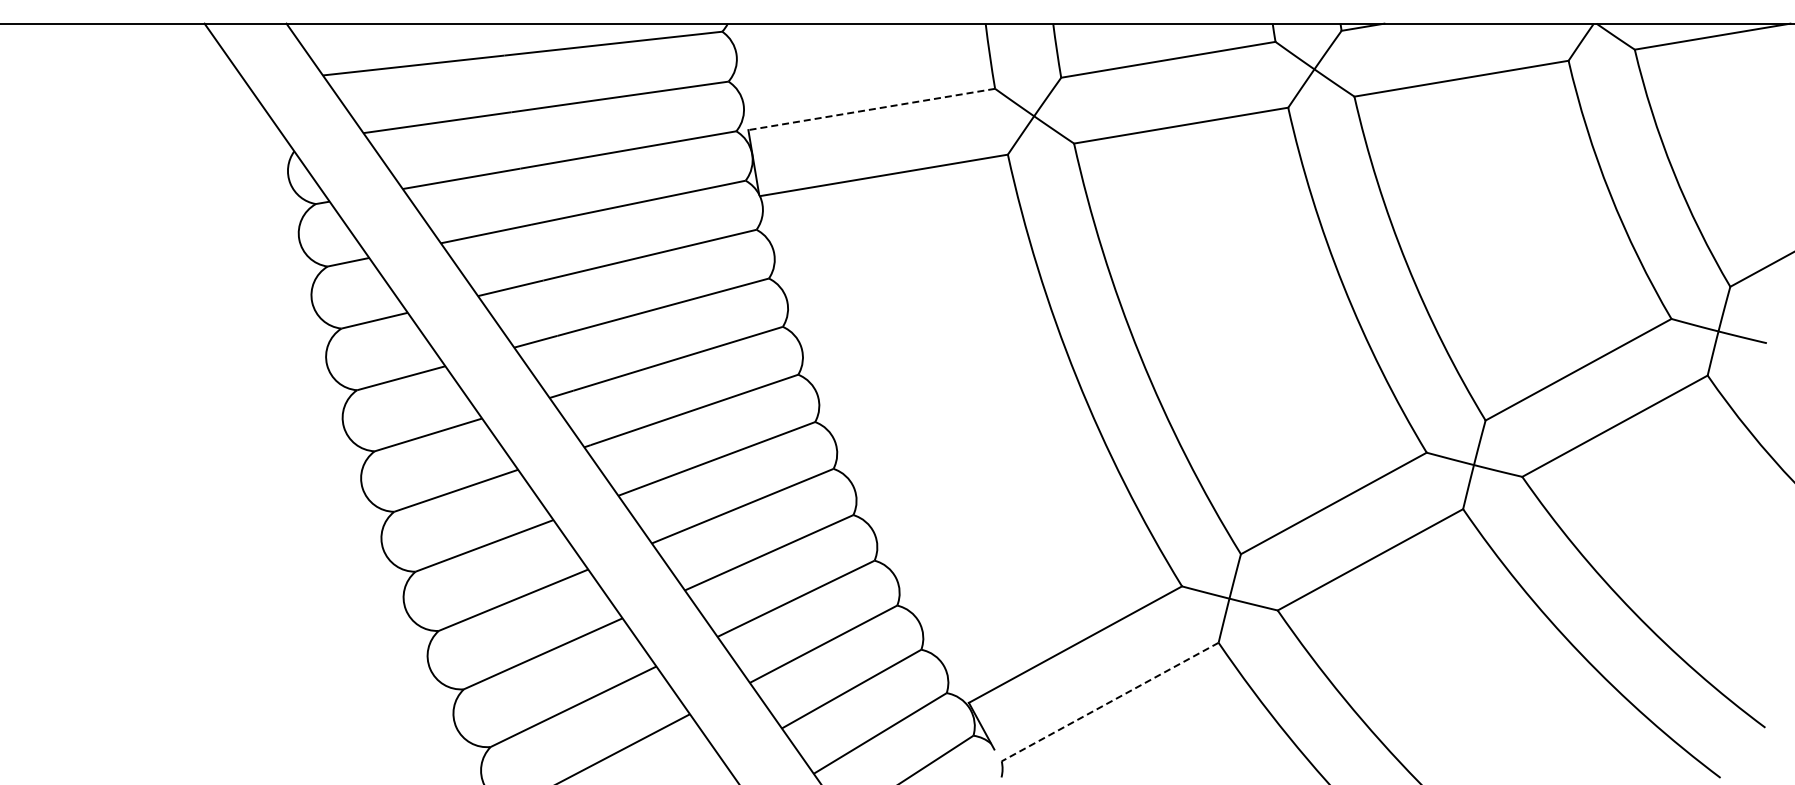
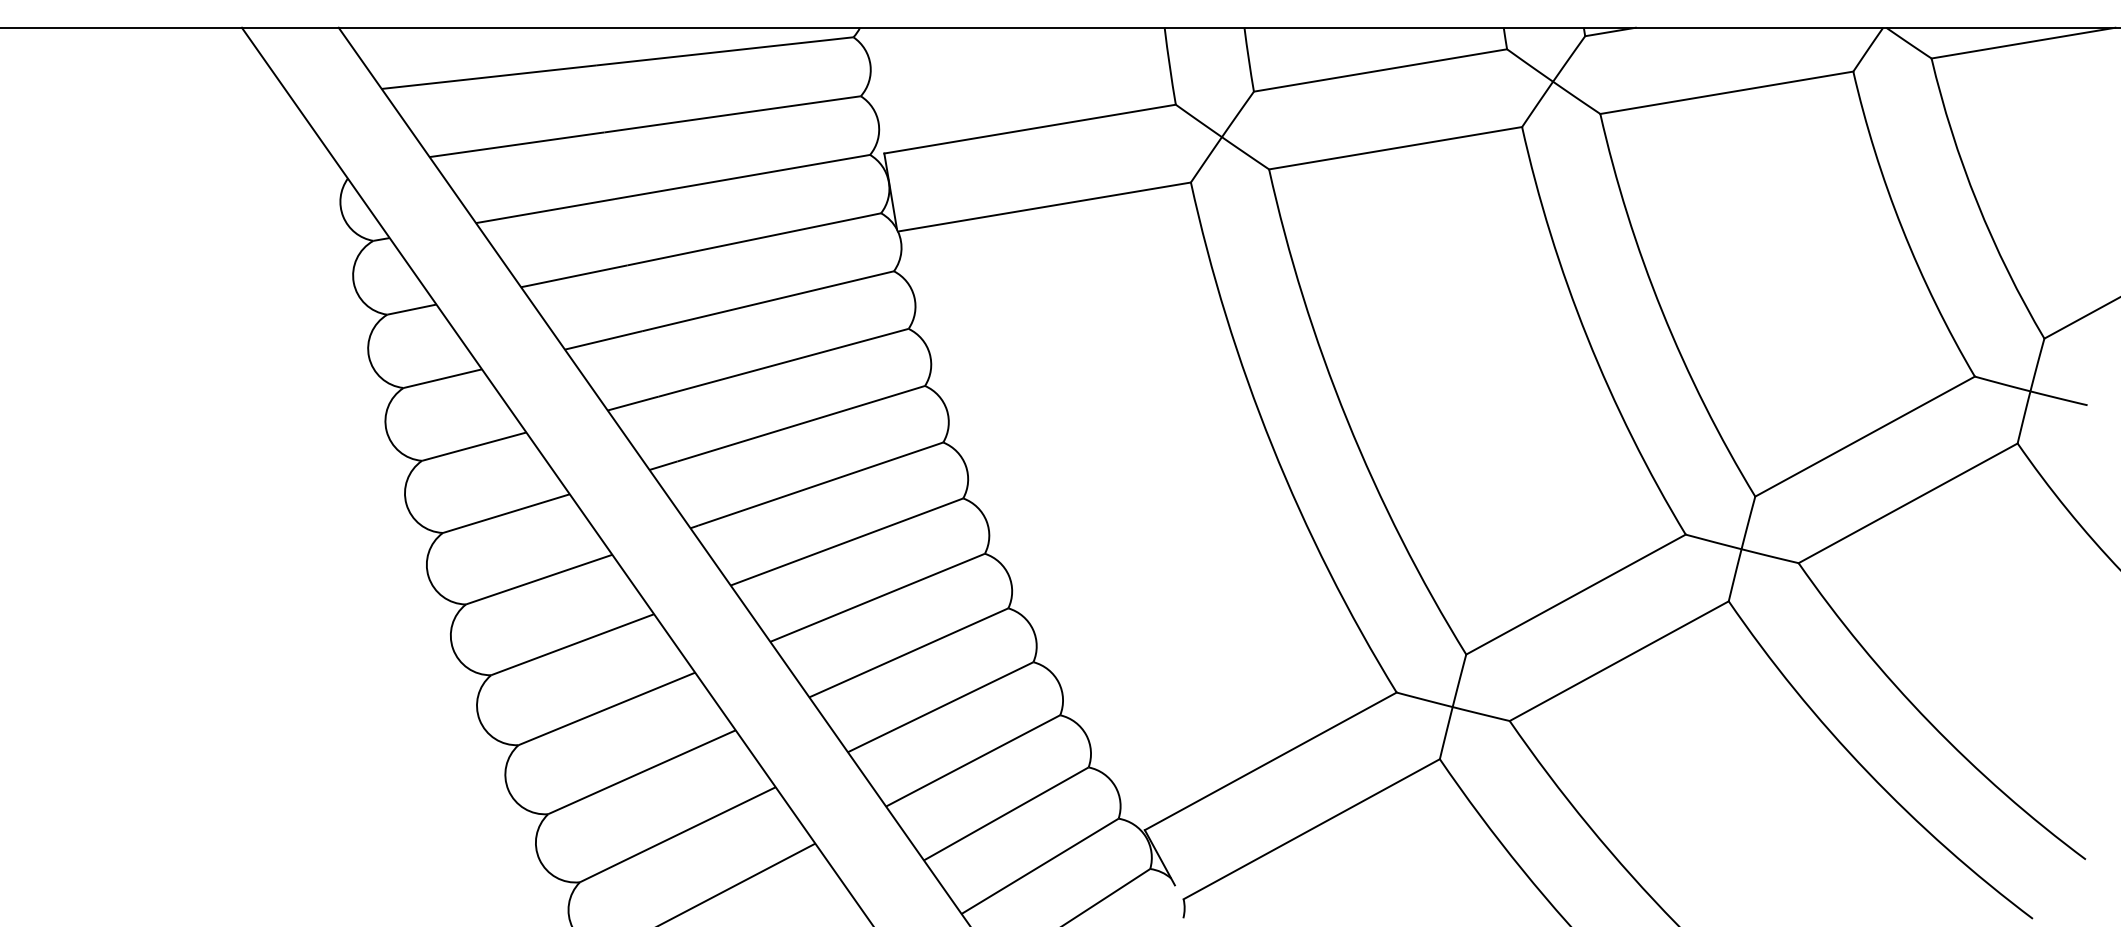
line: (871, 109) -> (1029, 129), dashed -> solid
line: (1110, 702) -> (1312, 829), dashed -> solid

